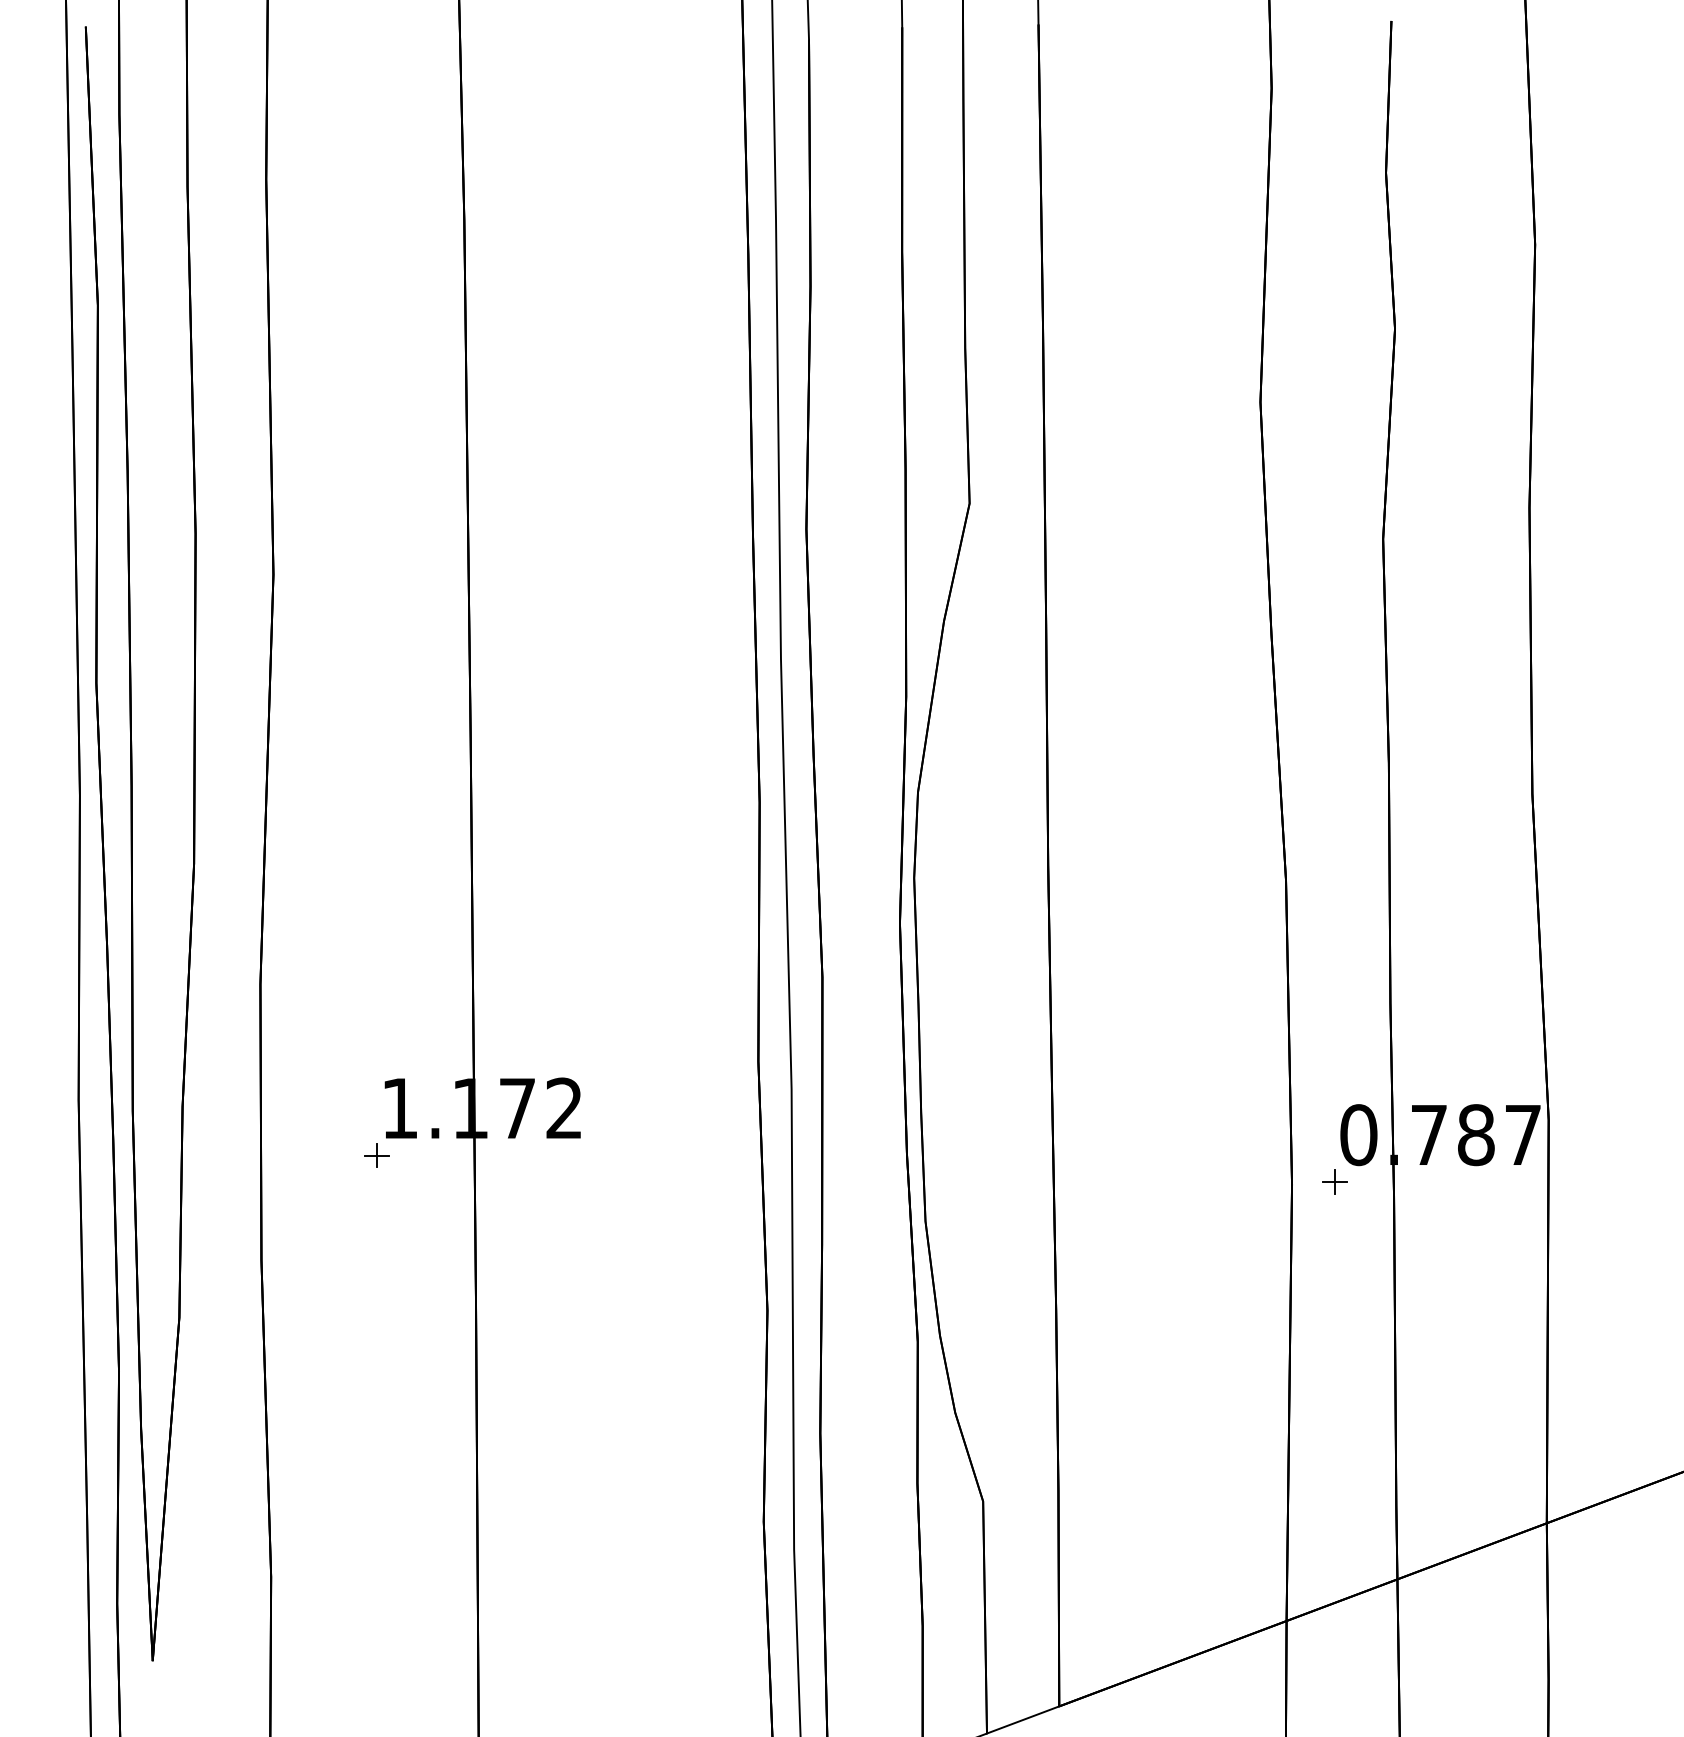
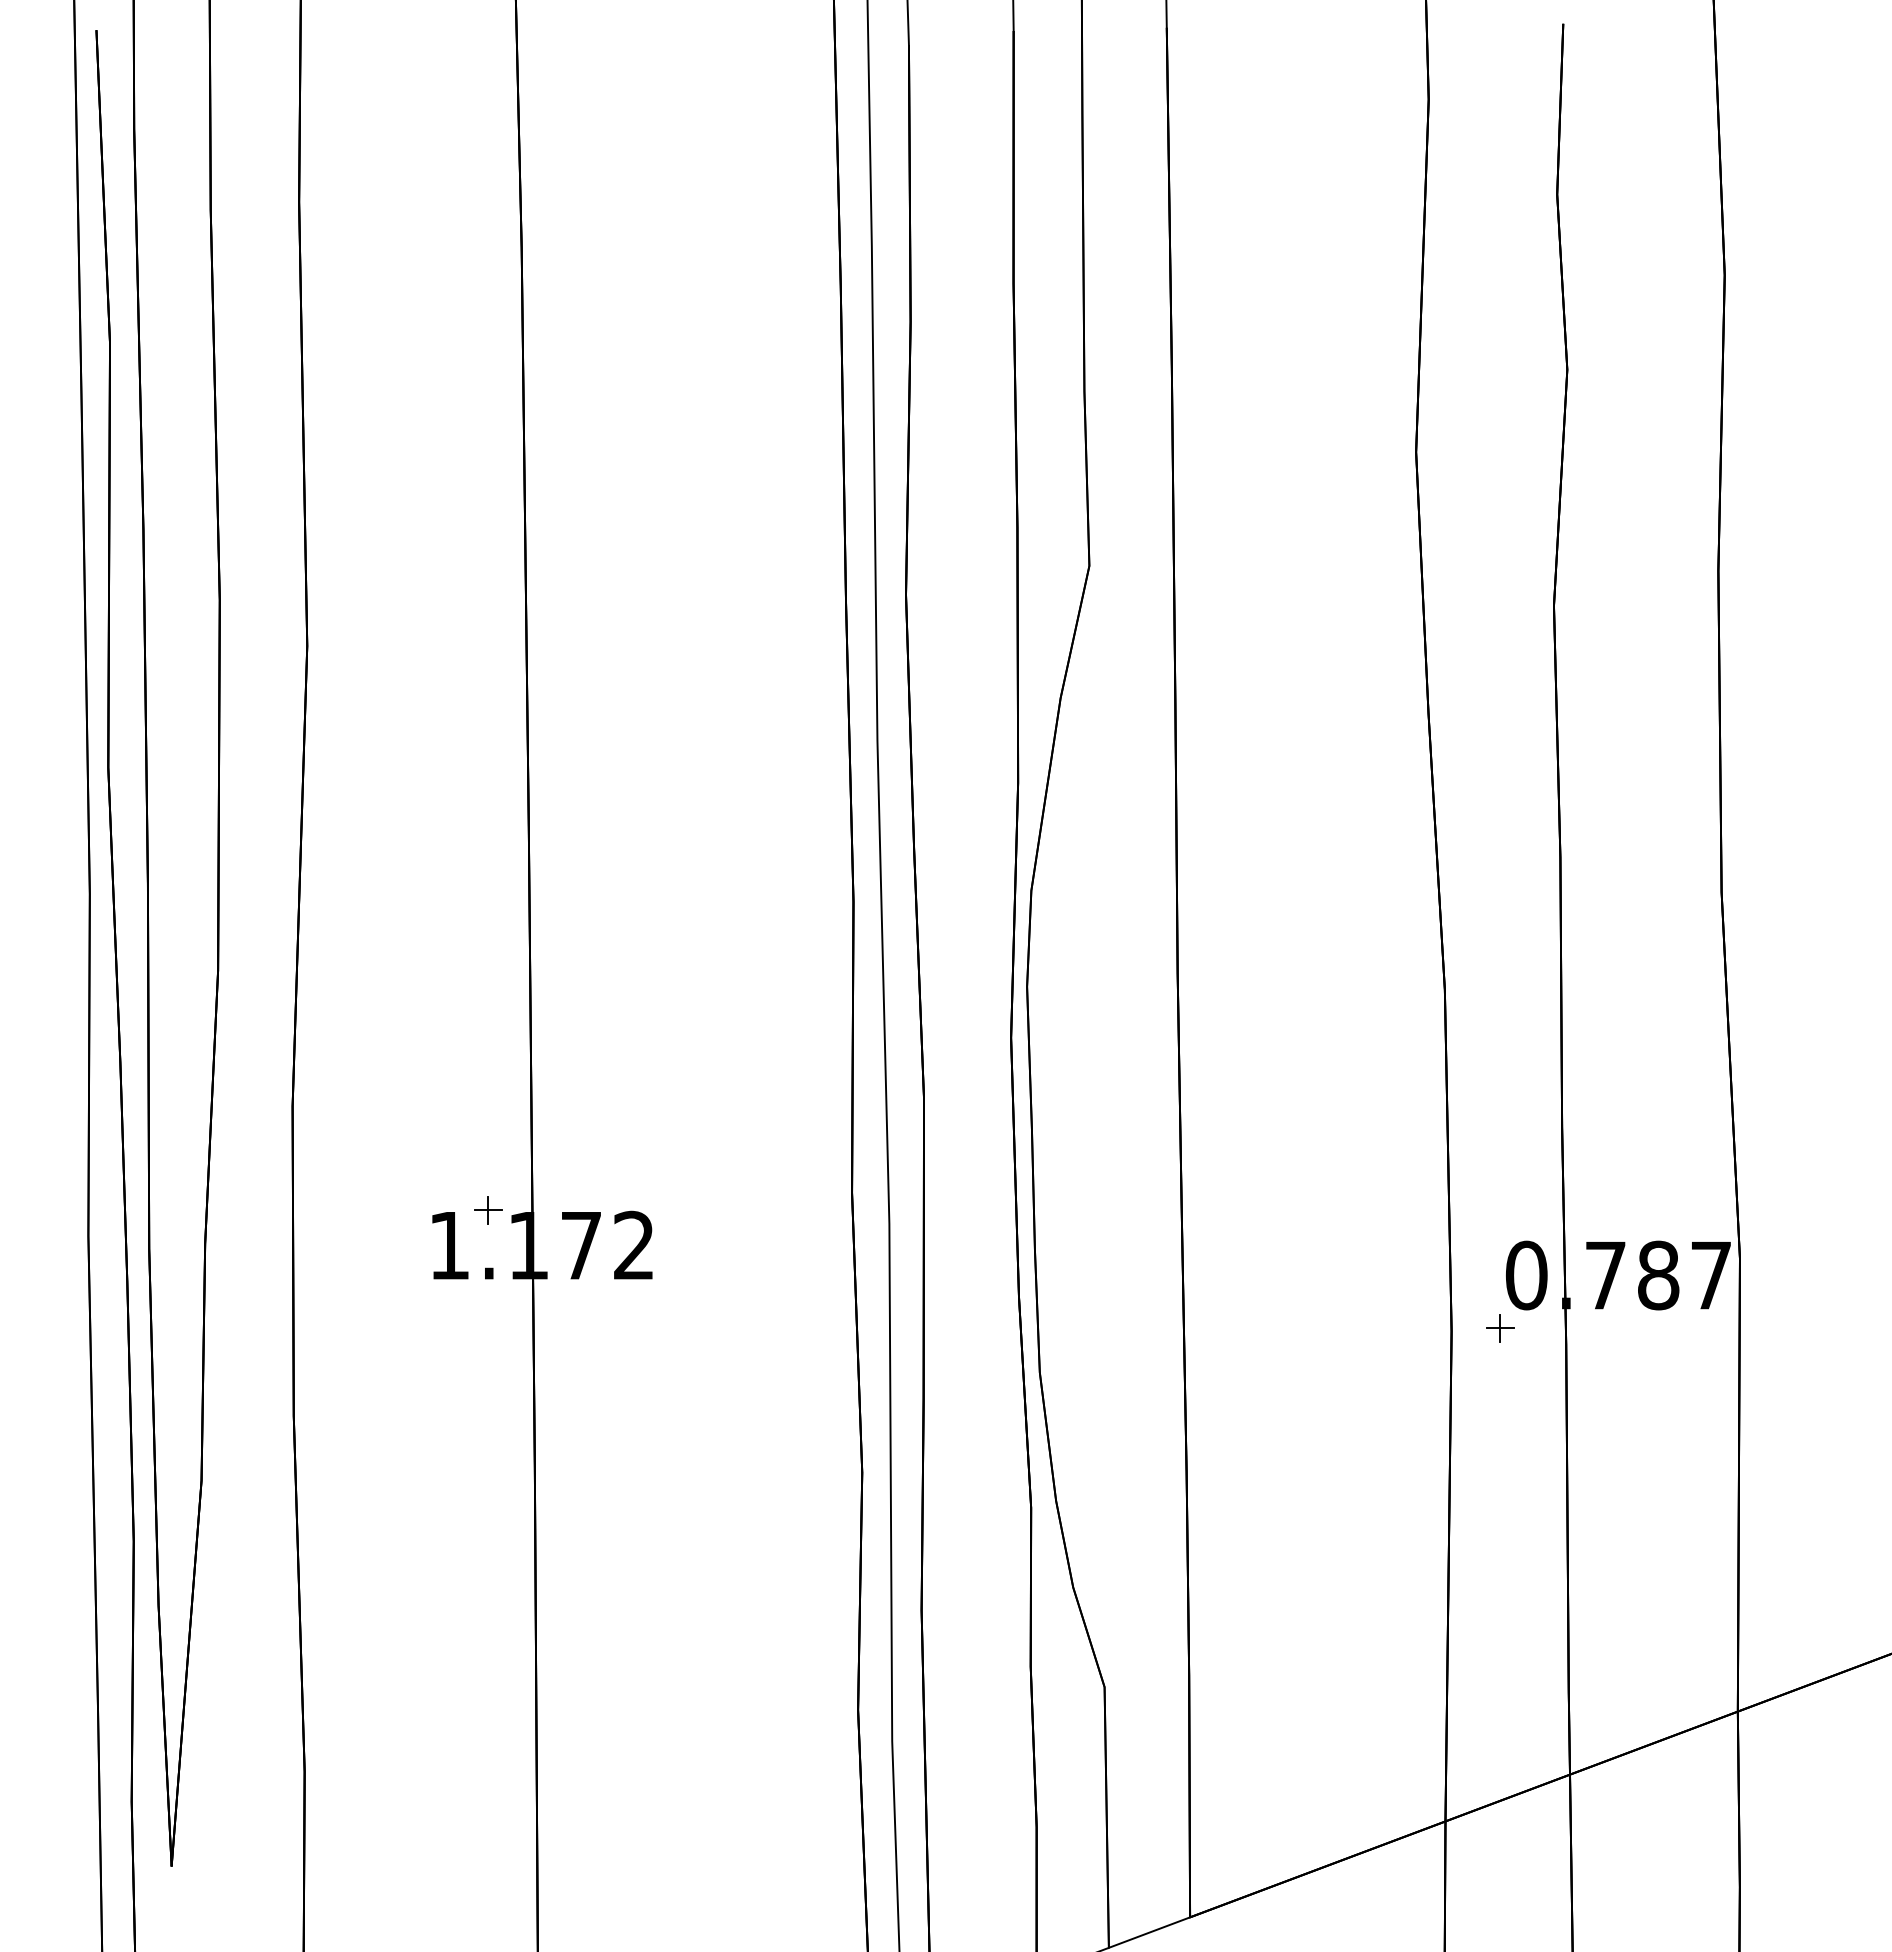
part: (376, 1155) -> (488, 1210), moved

